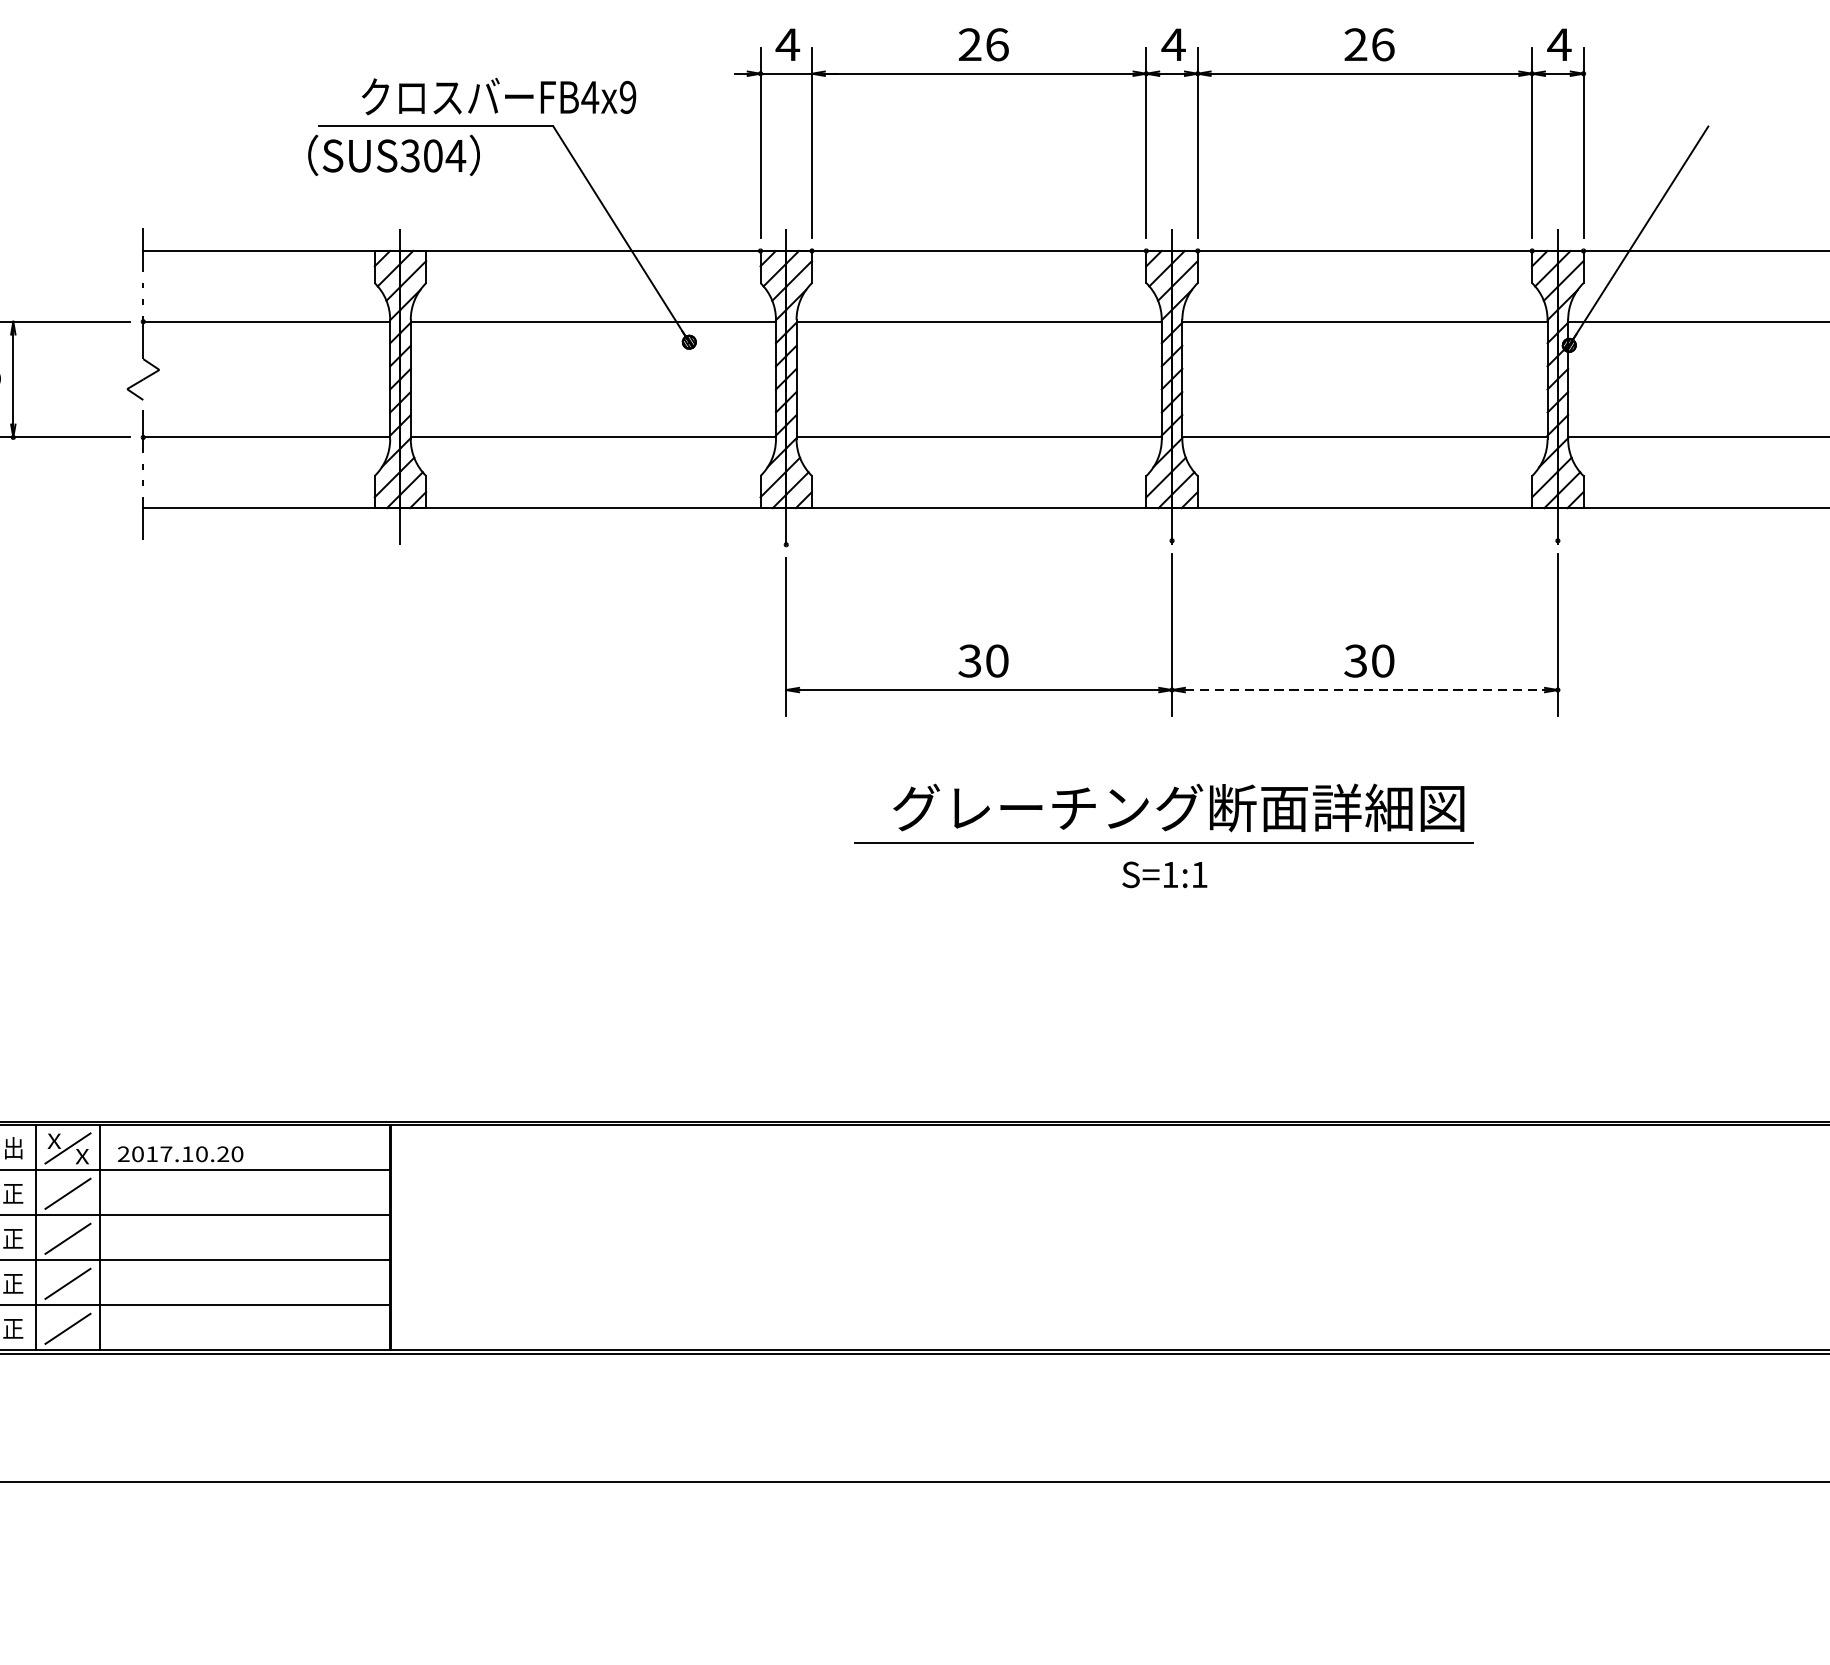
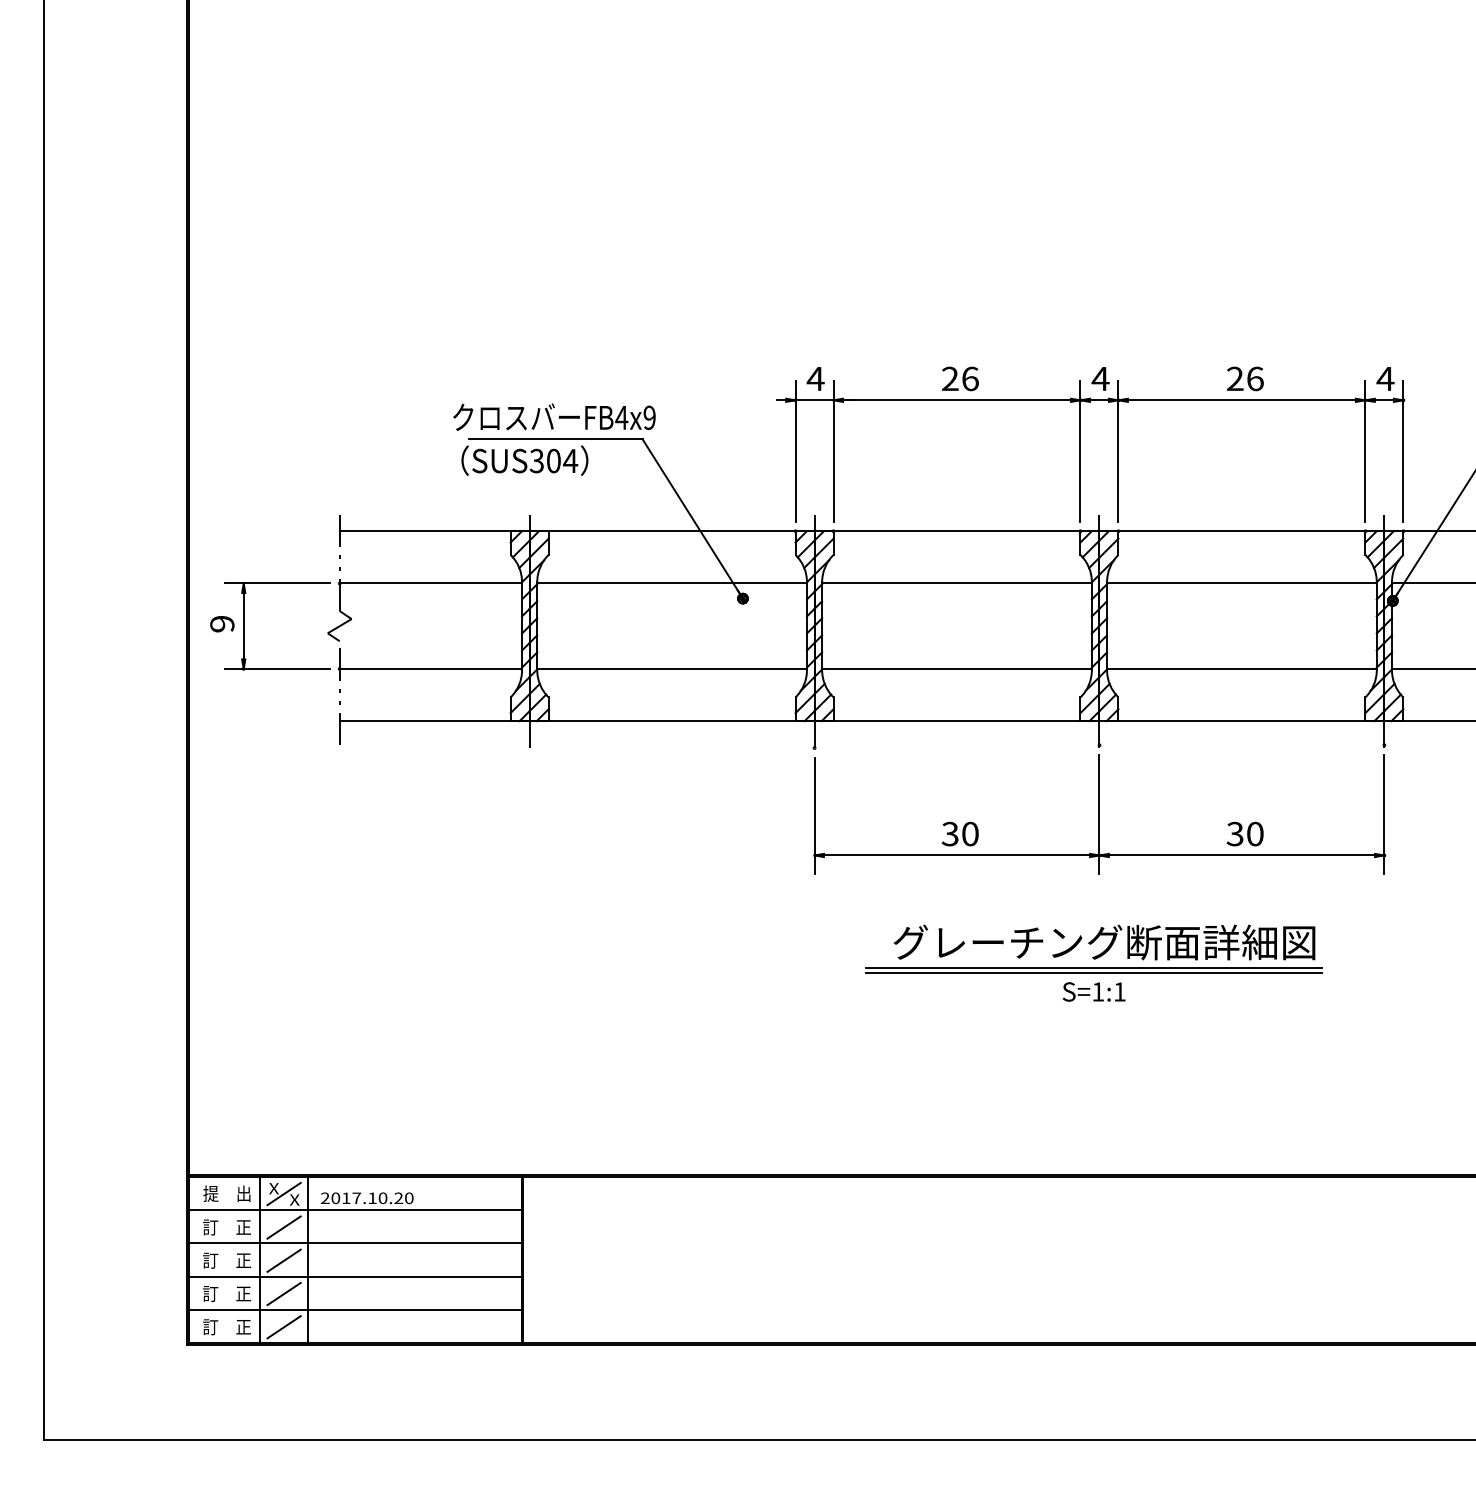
text: (499, 95) -> (554, 416), moved
line: (1364, 690) -> (1241, 855), dashed -> solid
line: (1163, 848) -> (1093, 972), added

